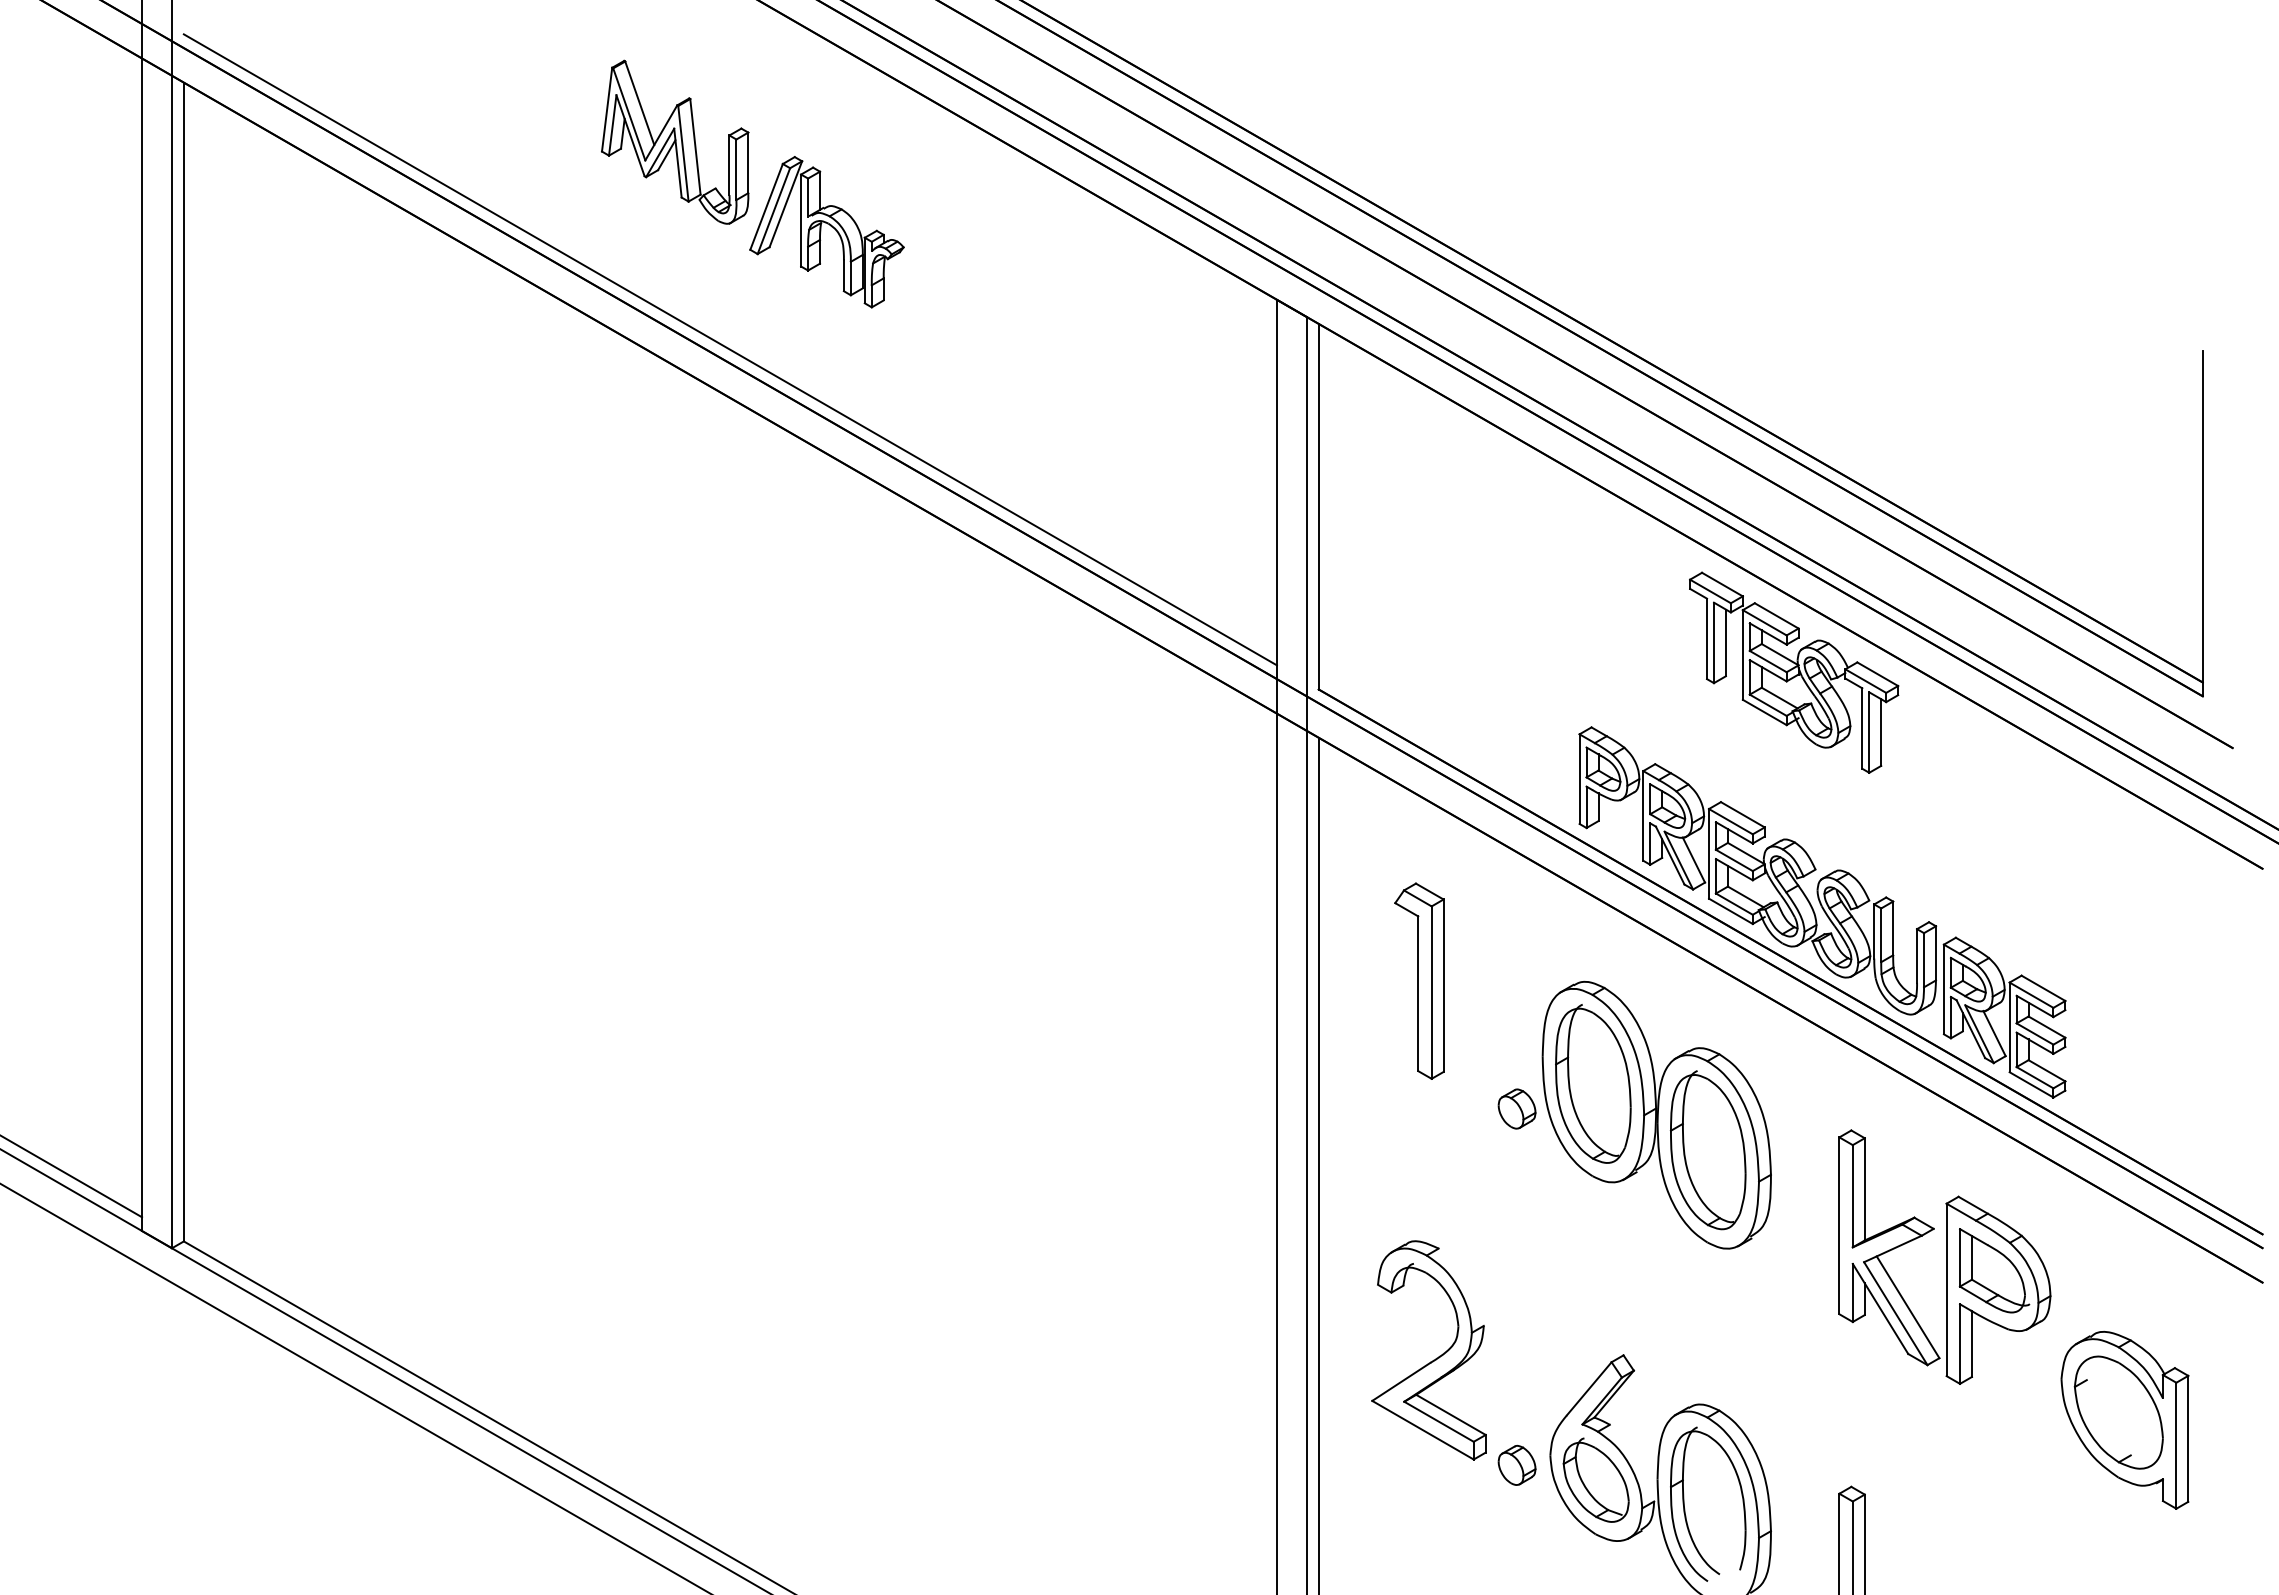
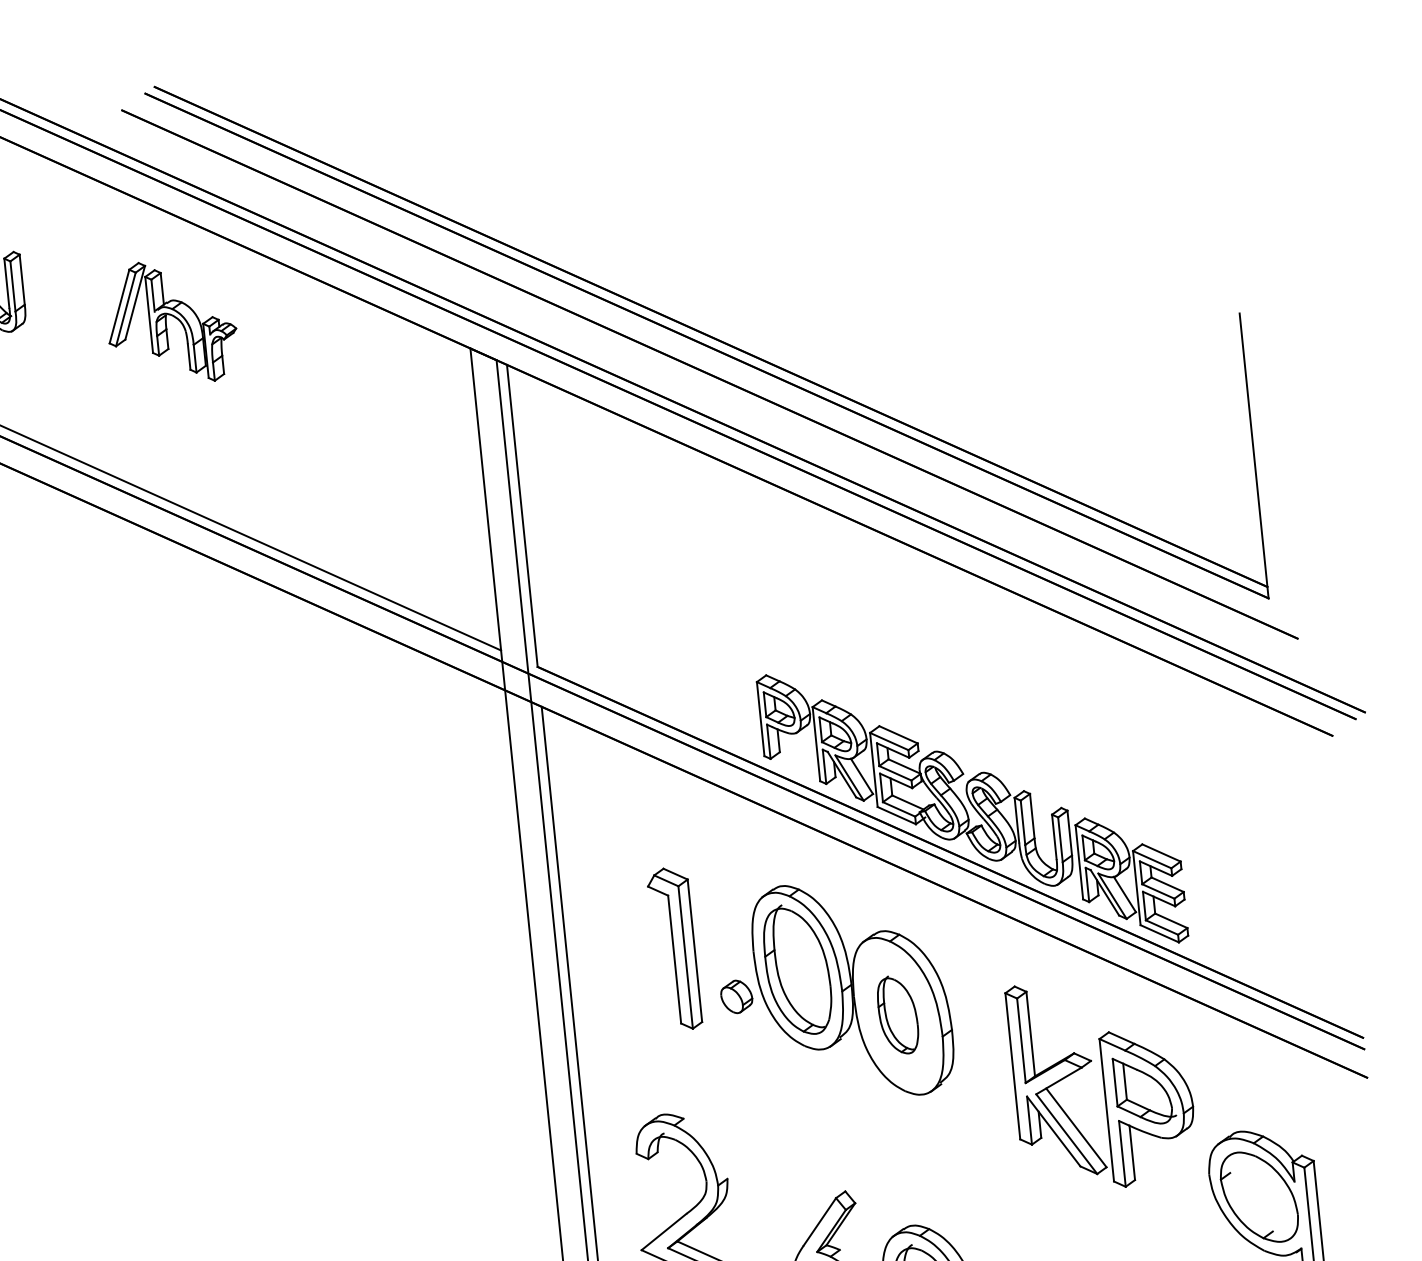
part: (826, 232) -> (171, 322), moved
part: (1794, 672) -> (929, 612), removed
part: (1419, 980) -> (674, 948), moved
part: (1707, 1150) -> (897, 1015), size x0.6

